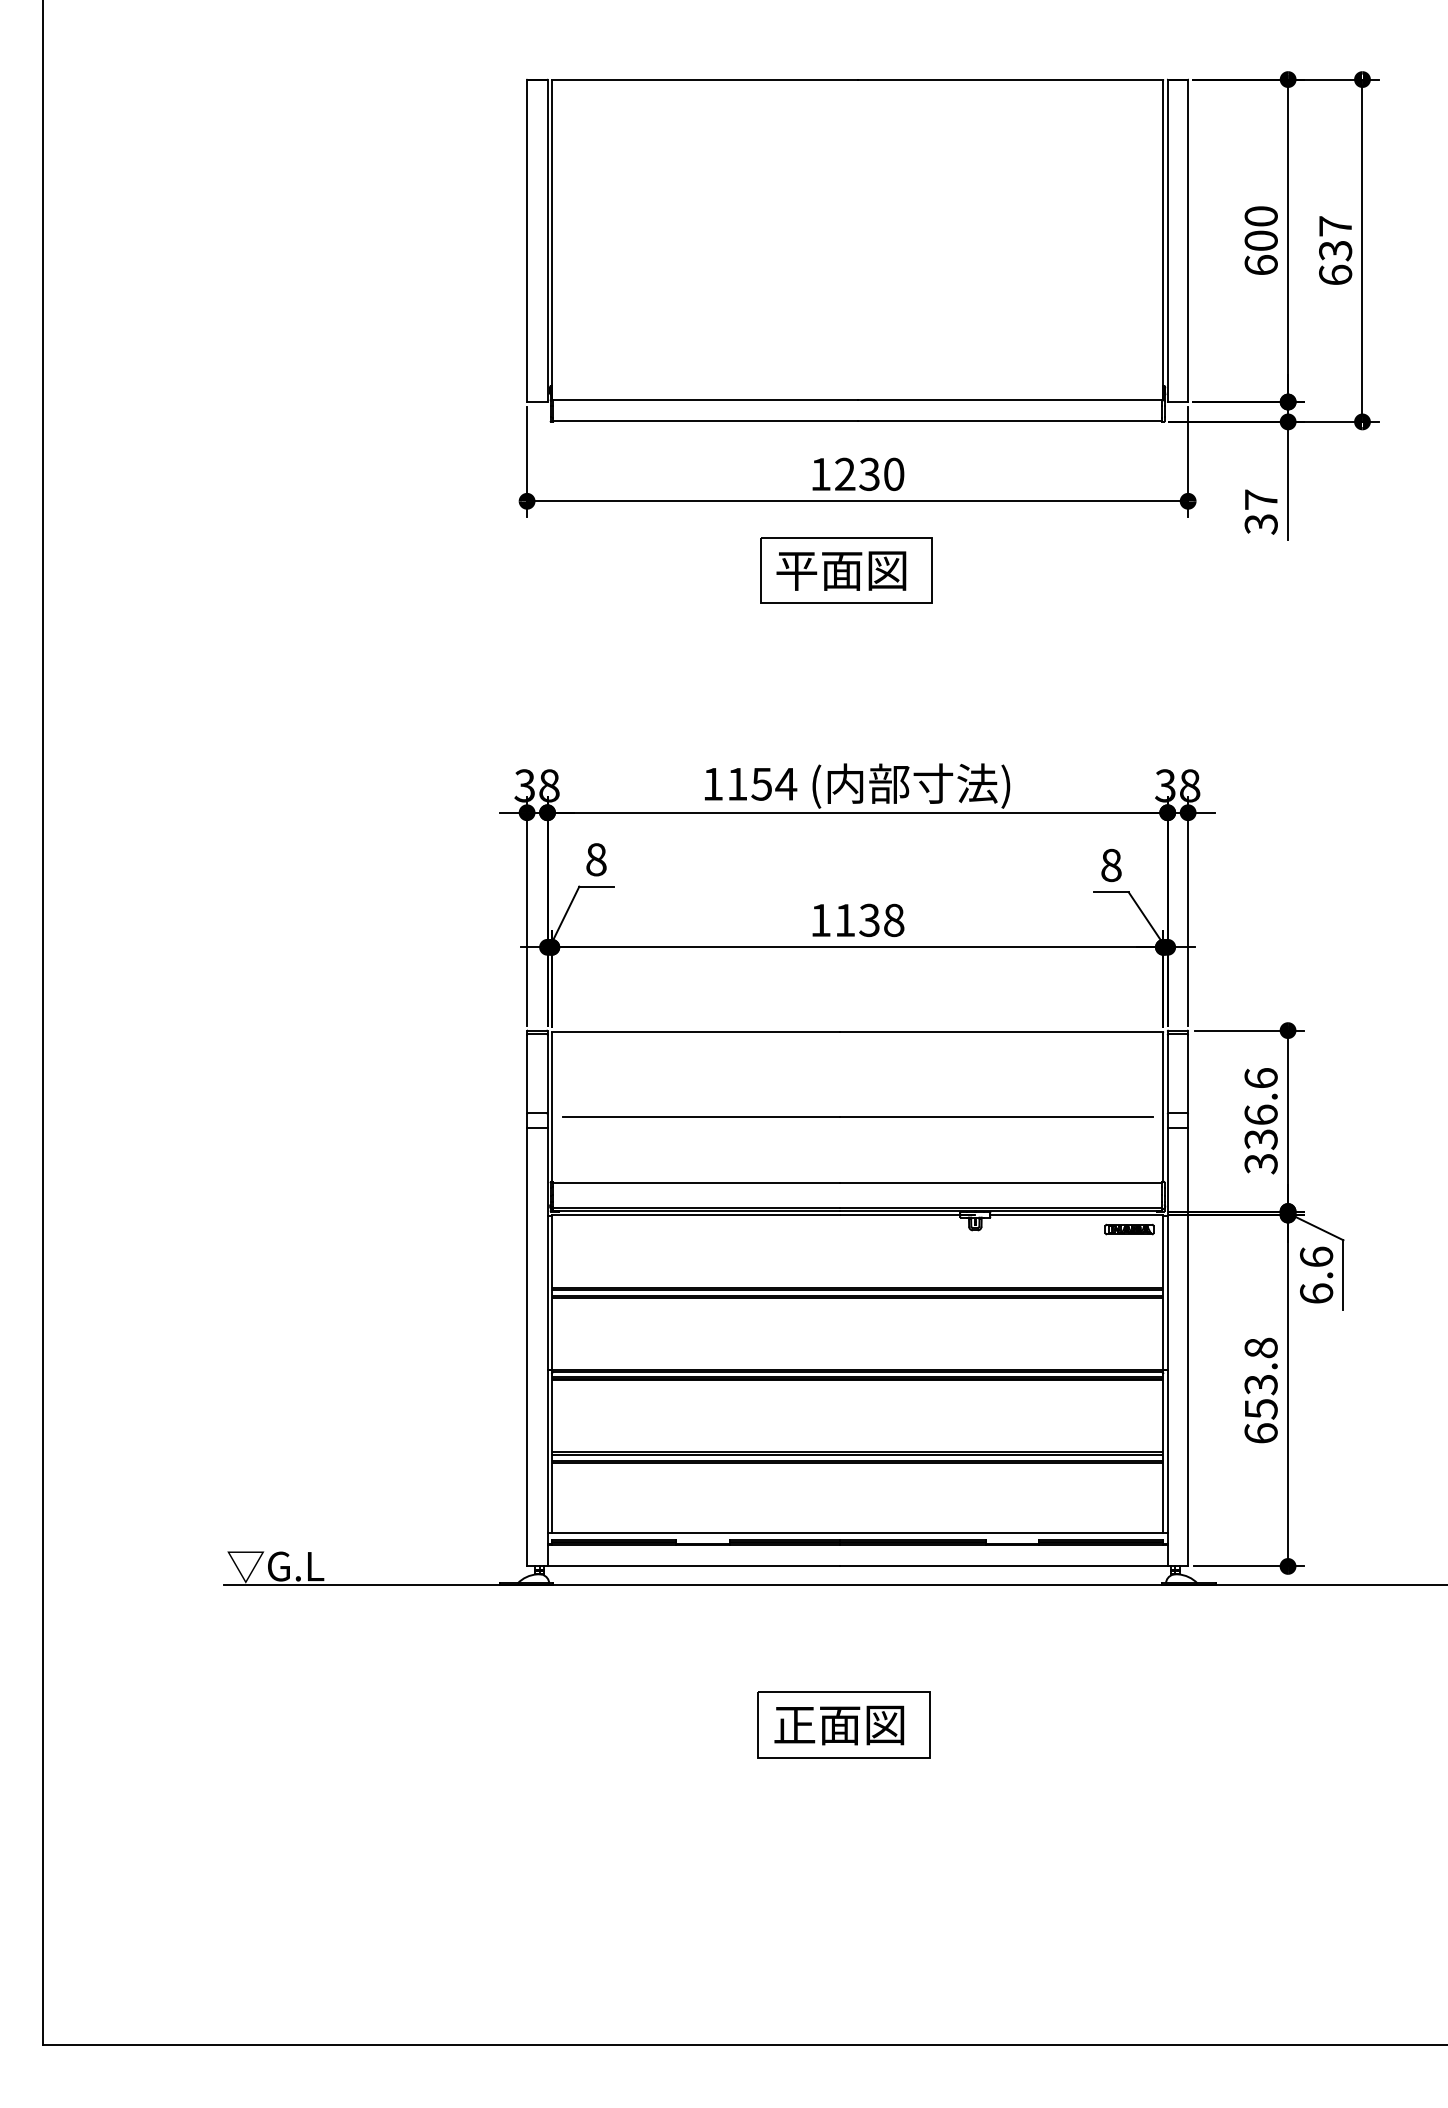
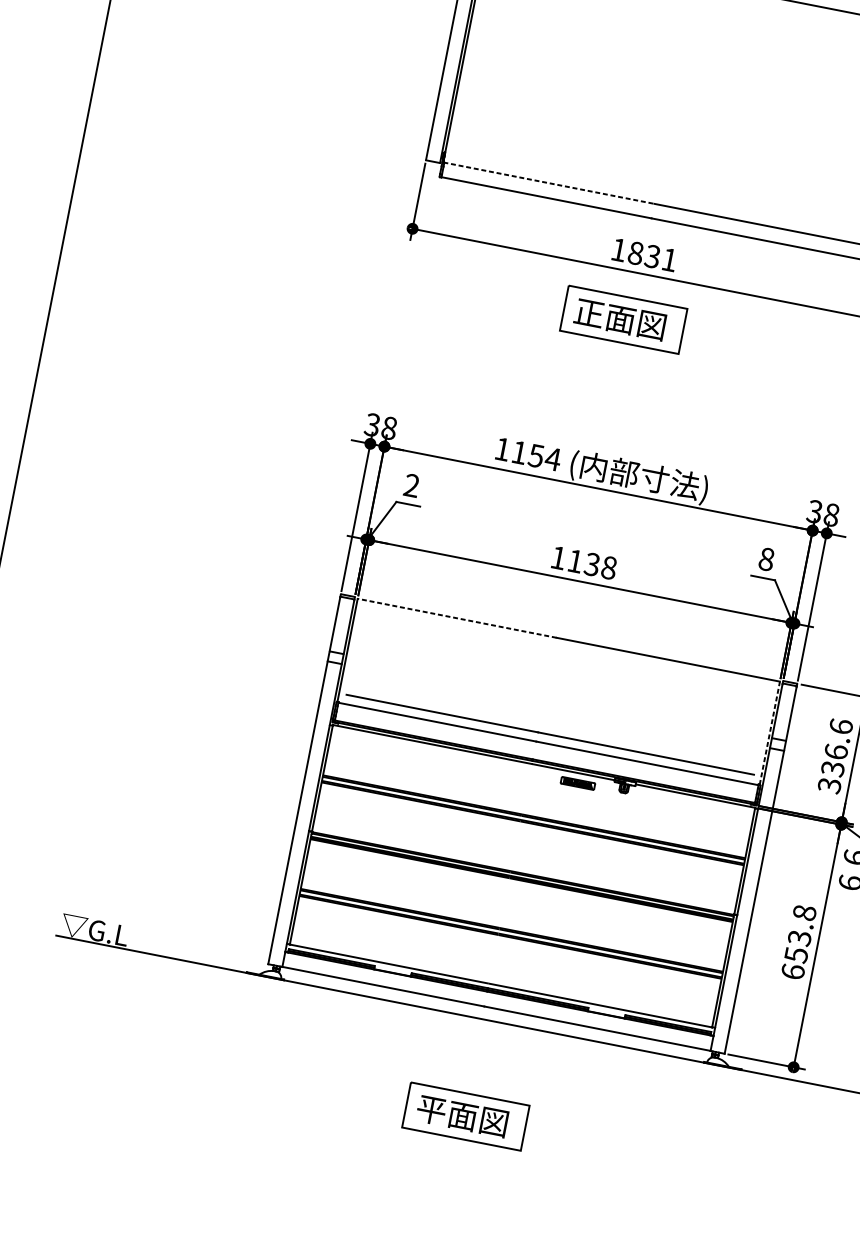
line: (704, 400) -> (548, 183), solid -> dashed
text: (869, 474) -> (652, 256), 1230 -> 1831
text: (796, 571) -> (589, 313), 平面図 -> 正面図
text: (596, 859) -> (411, 485), 8 -> 2
line: (696, 1032) -> (457, 618), solid -> dashed
line: (1163, 1107) -> (769, 733), solid -> dashed
line: (857, 1116) -> (550, 734), moved
part: (1129, 1229) -> (577, 783), moved
text: (794, 1725) -> (431, 1110), 正面図 -> 平面図

